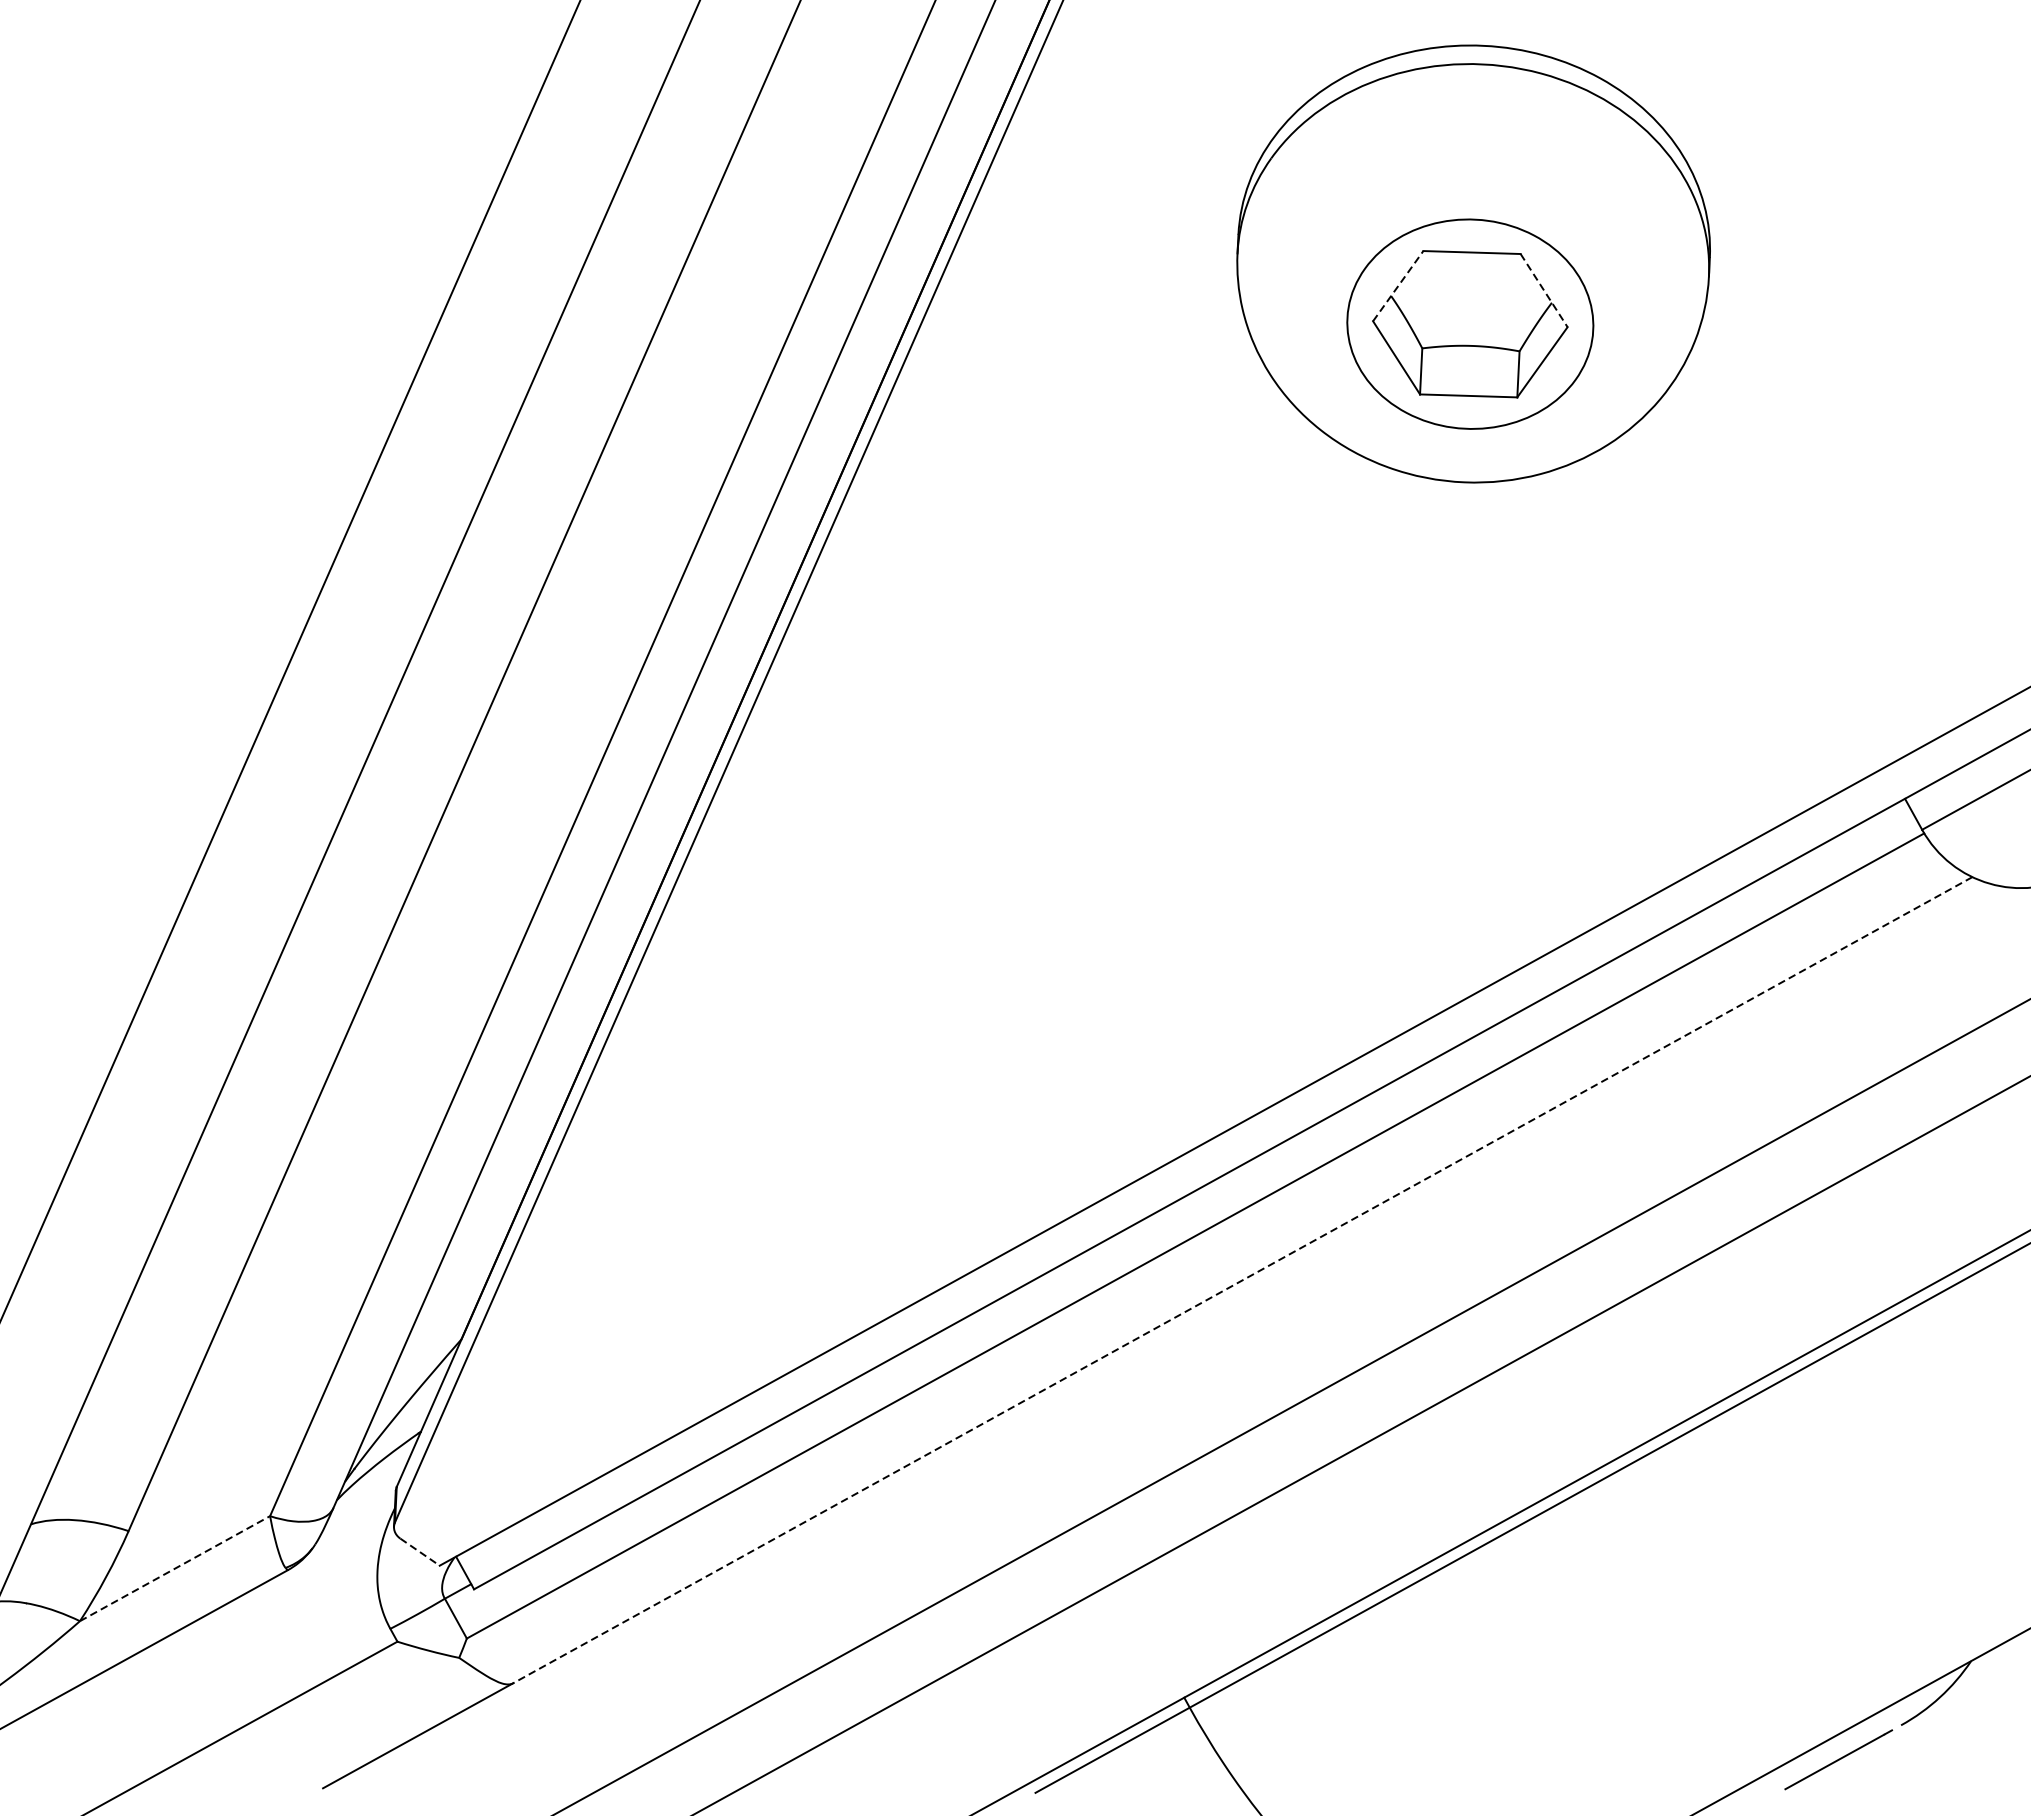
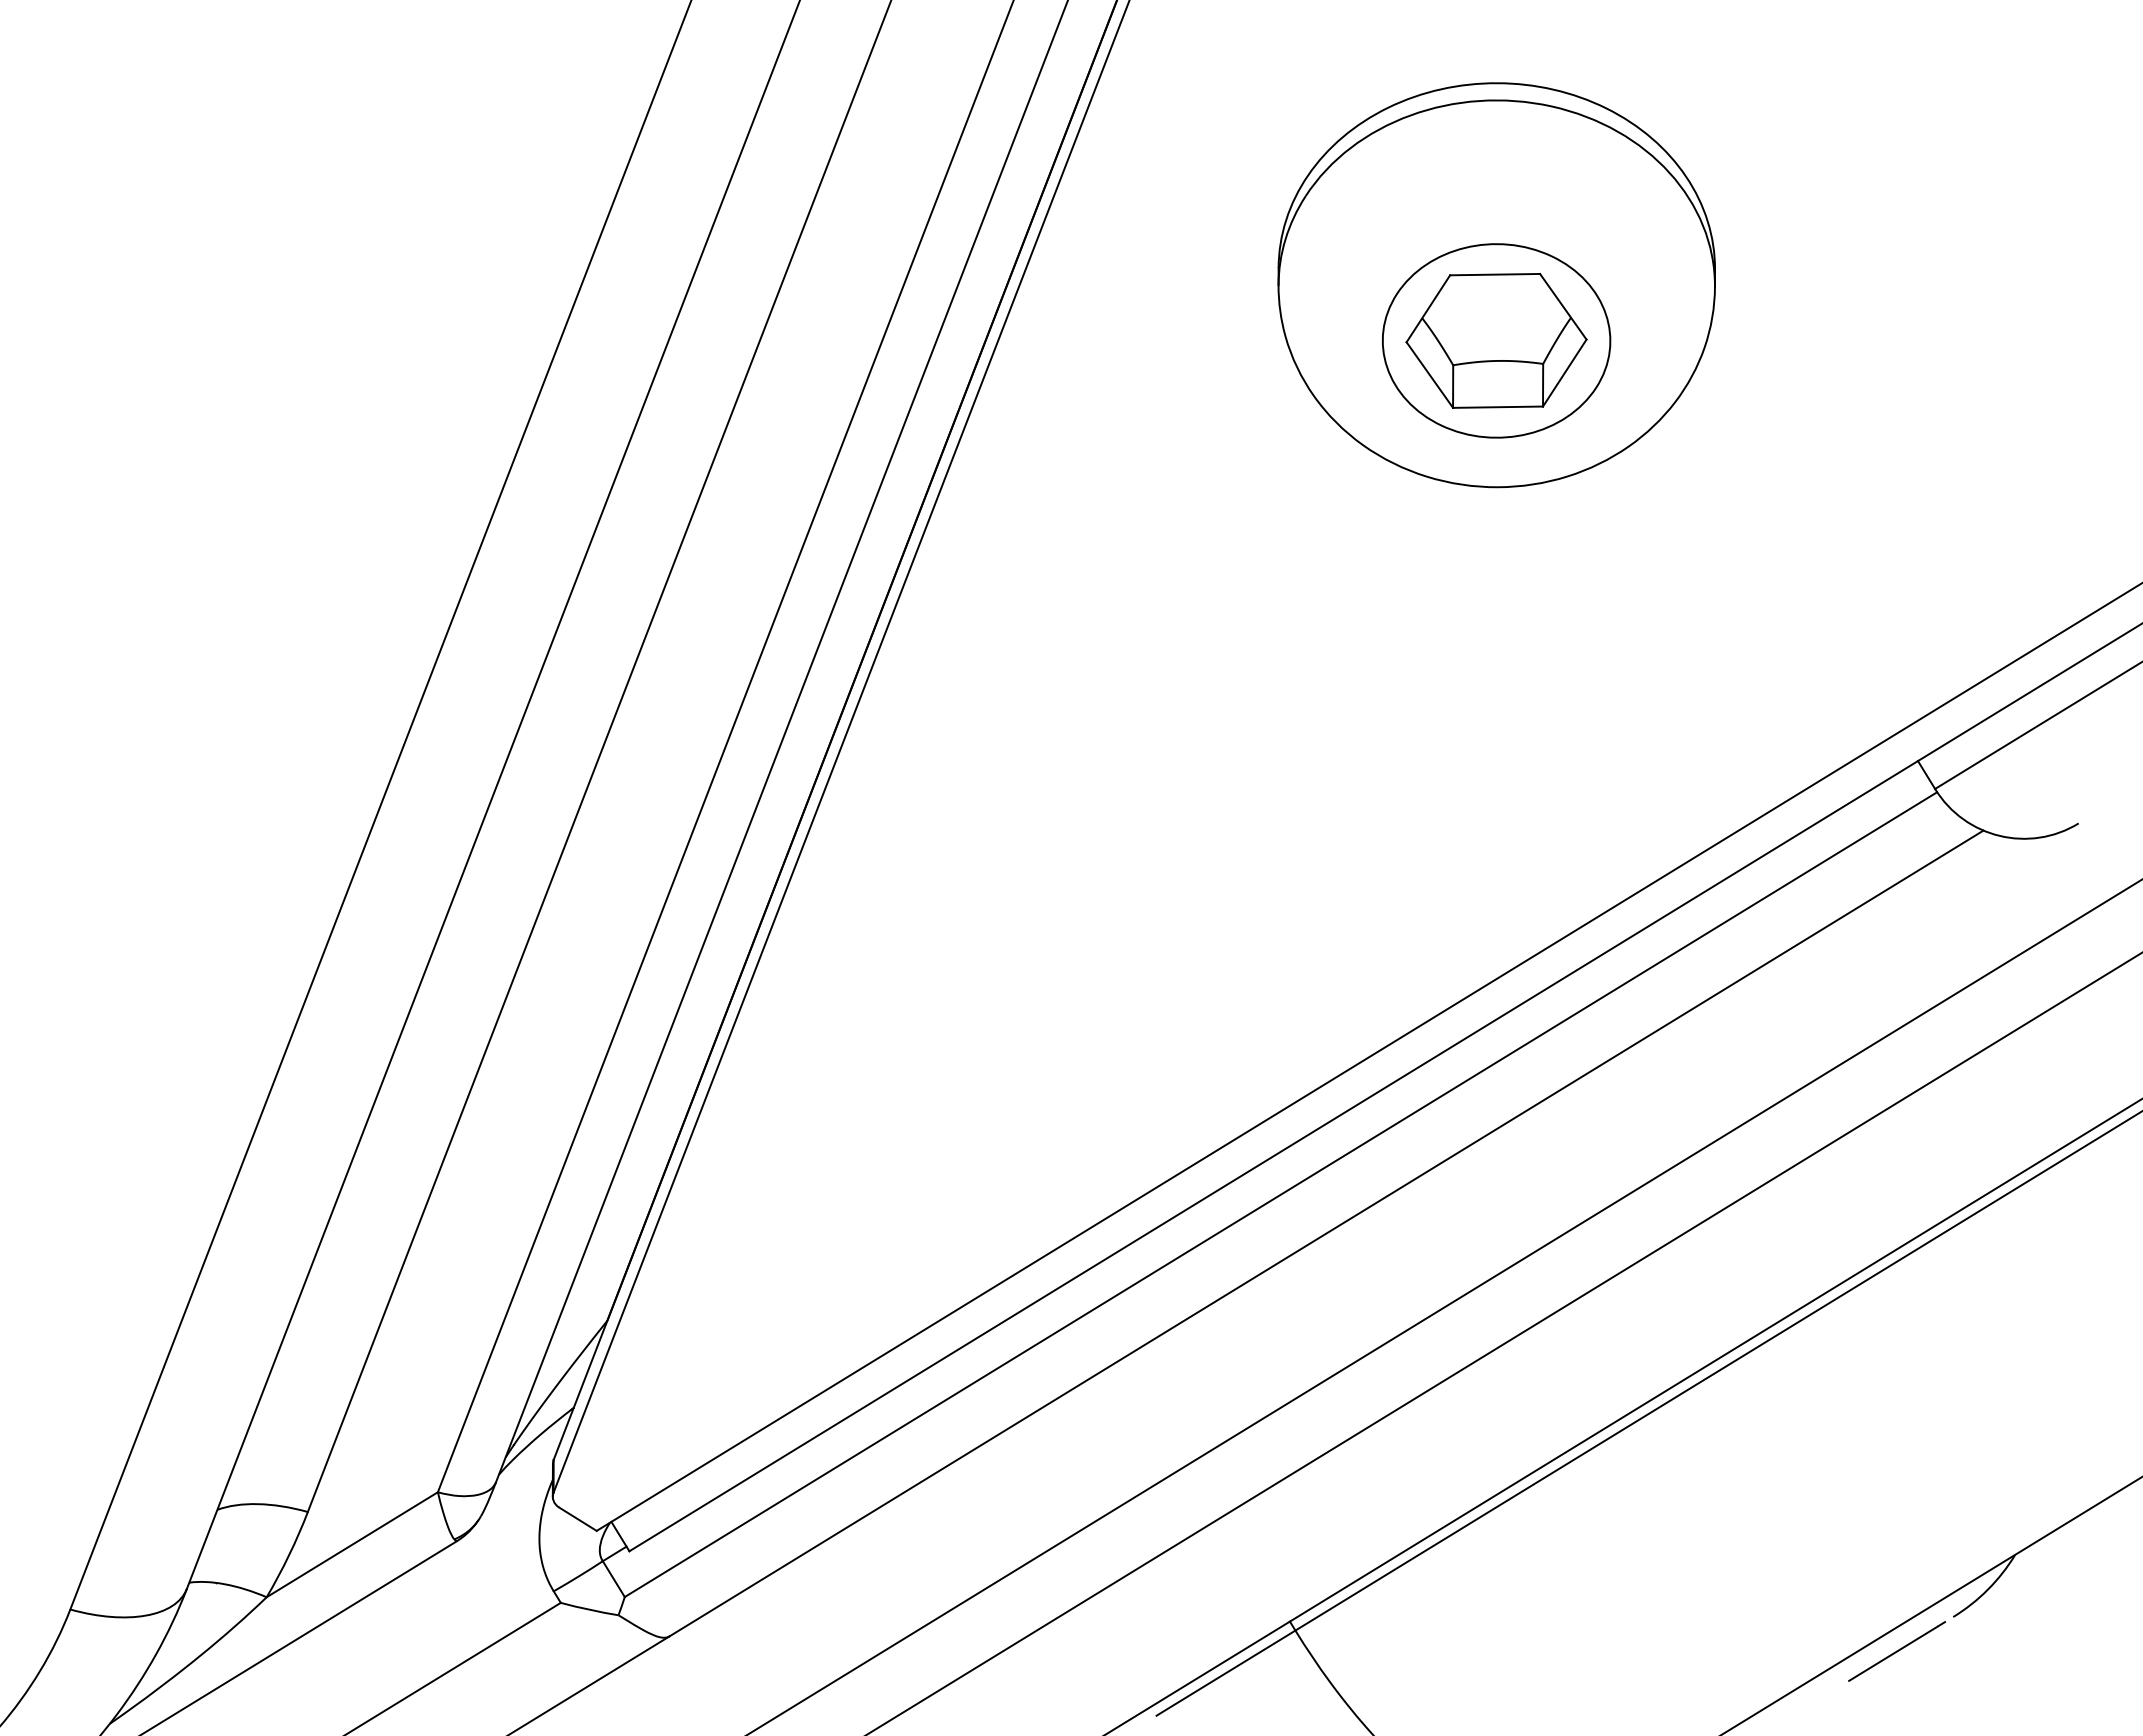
line: (1398, 285) -> (1428, 308), dashed -> solid
line: (1544, 291) -> (1563, 307), dashed -> solid
line: (1242, 1280) -> (1326, 1233), dashed -> solid
line: (420, 1552) -> (578, 1519), dashed -> solid
line: (175, 1568) -> (352, 1544), dashed -> solid

